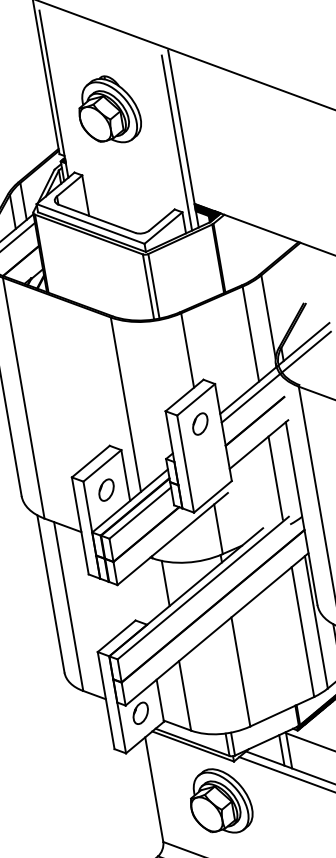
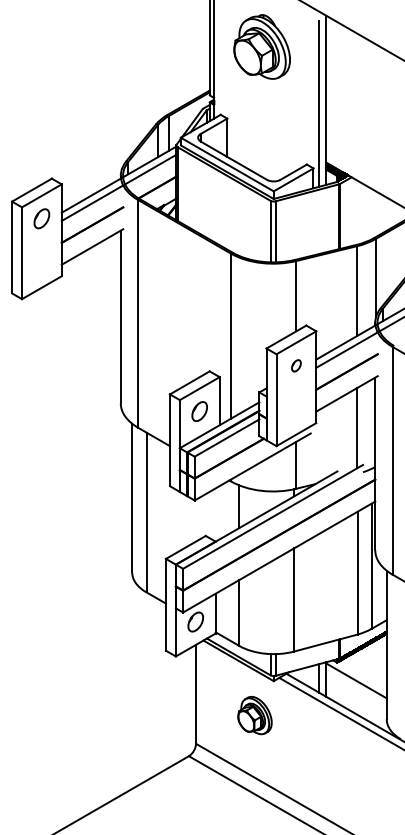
part: (108, 109) -> (261, 46), moved
part: (200, 423) -> (296, 365), size x0.6
part: (219, 801) -> (254, 715), size x0.6

